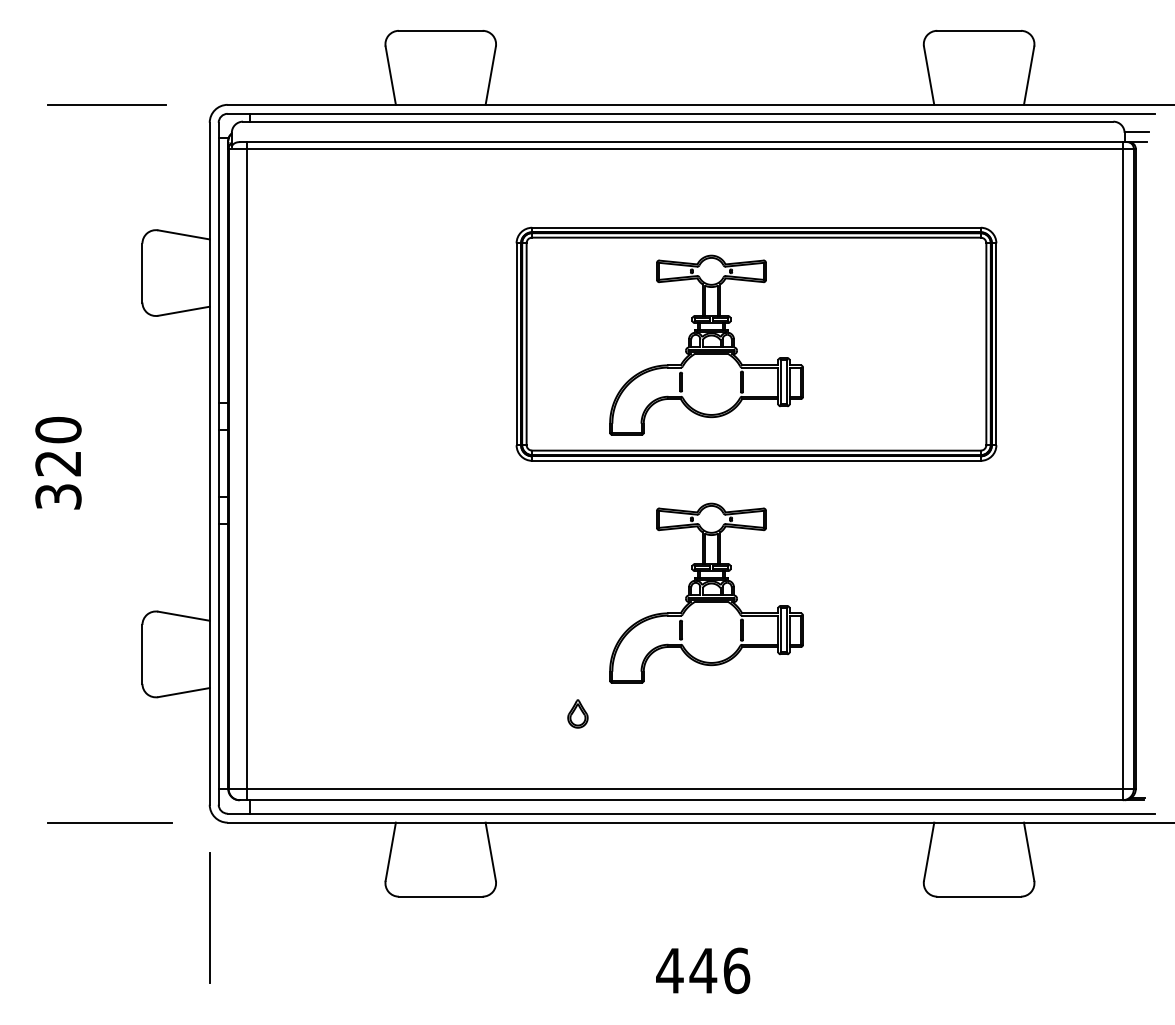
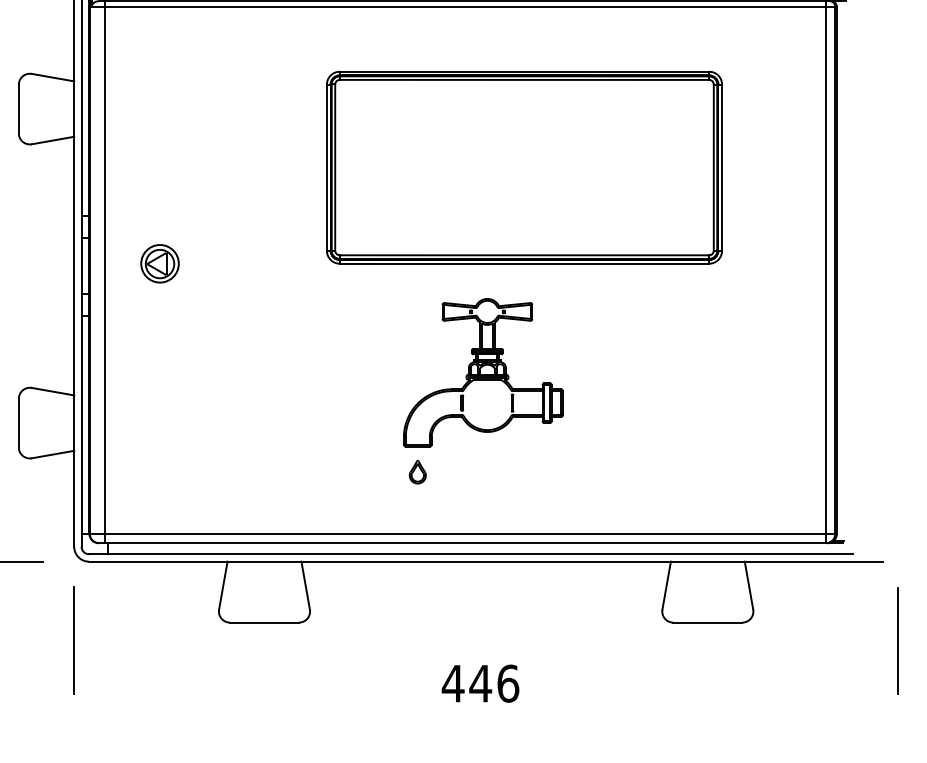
part: (706, 344) -> (483, 167), removed
part: (313, 460) -> (159, 263), added
part: (577, 713) -> (417, 471), moved

